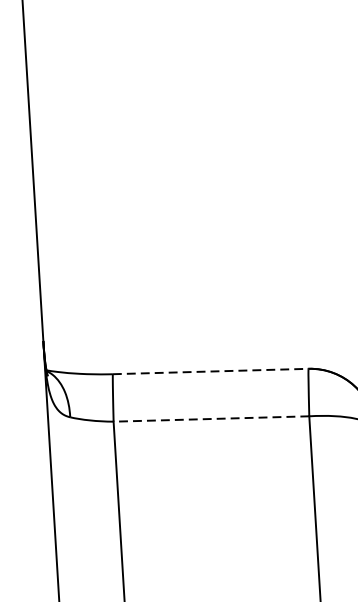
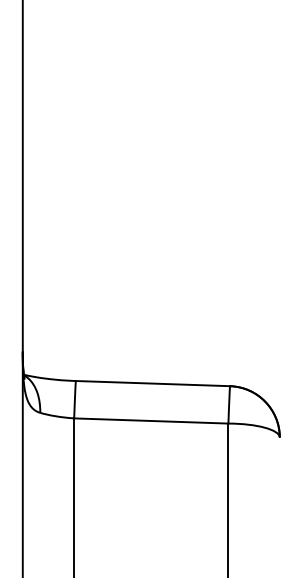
line: (211, 371) -> (153, 383), dashed -> solid
line: (210, 418) -> (150, 420), dashed -> solid

